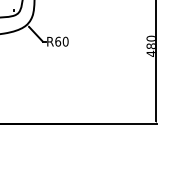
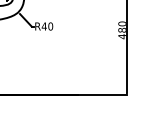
text: (57, 41) -> (43, 26), R60 -> R40

